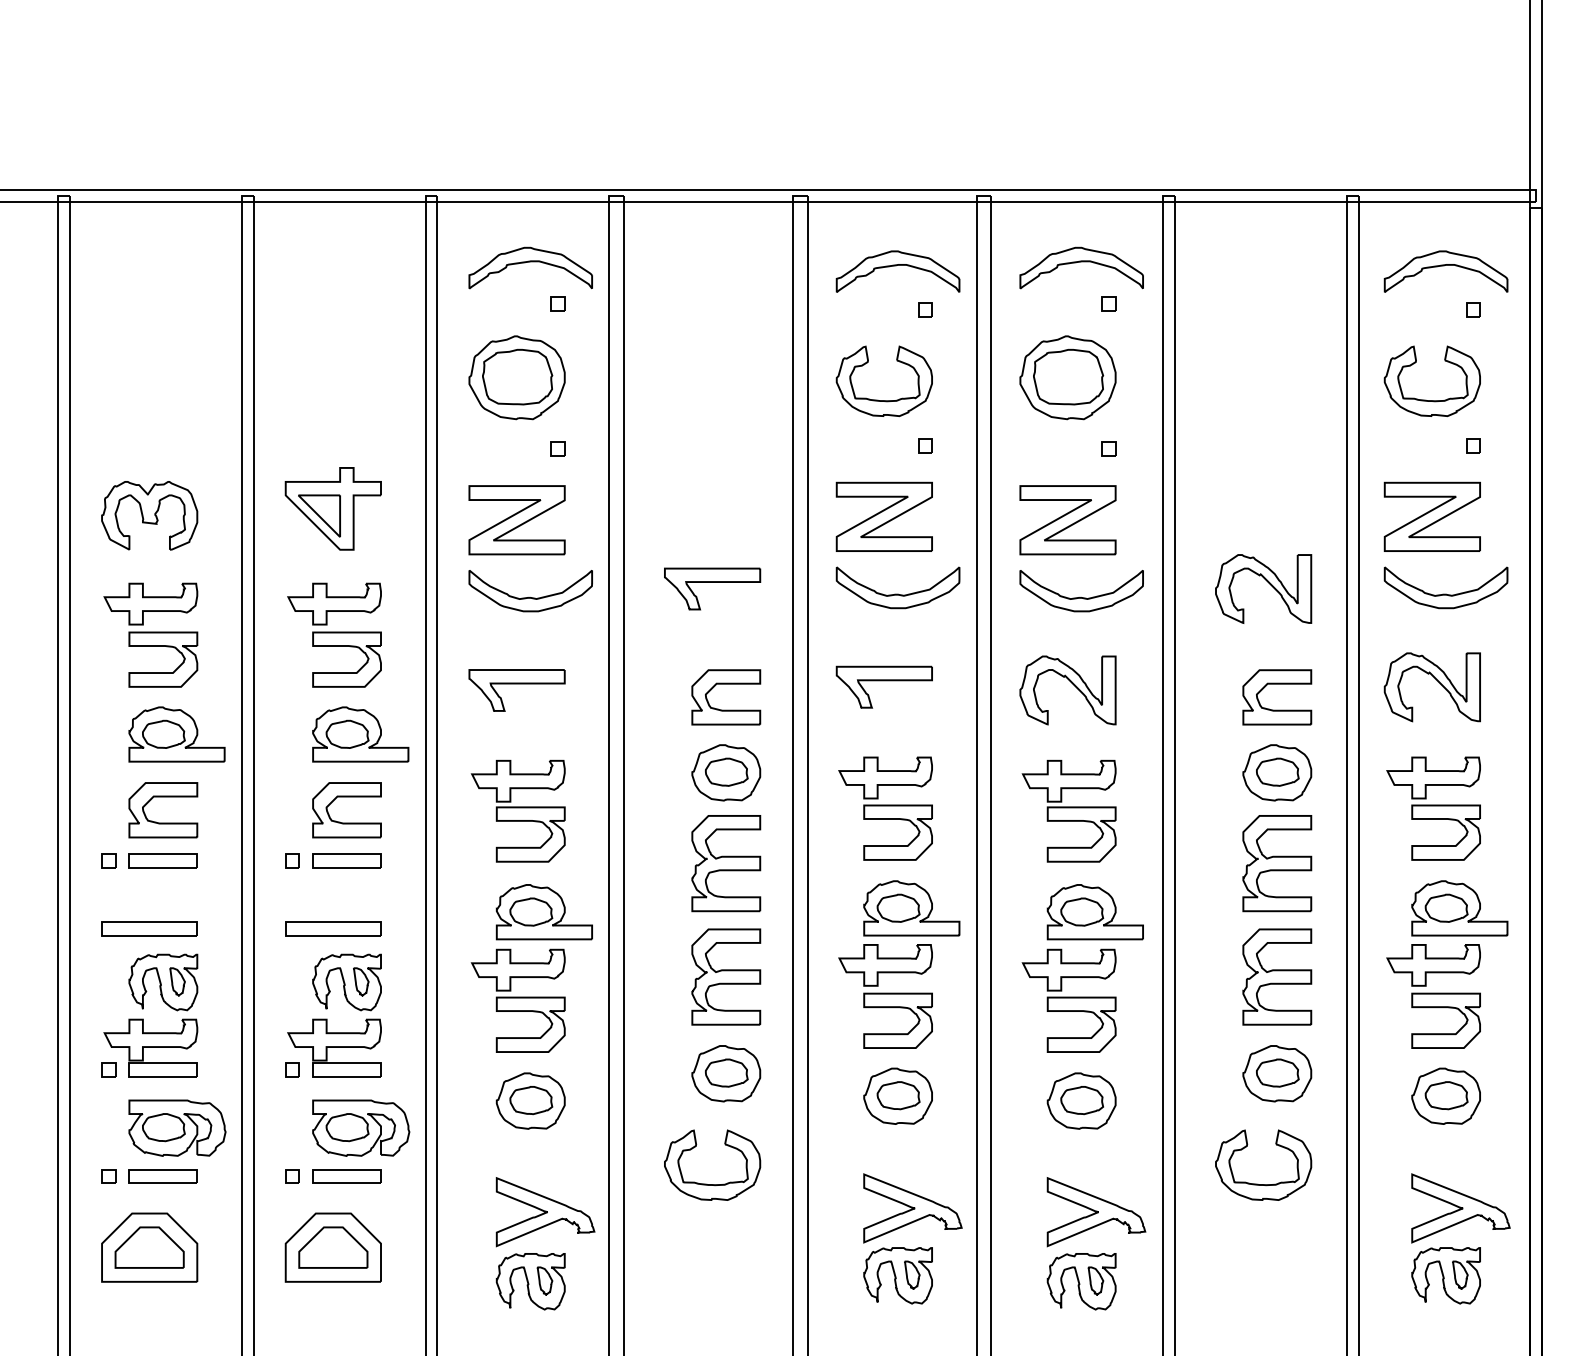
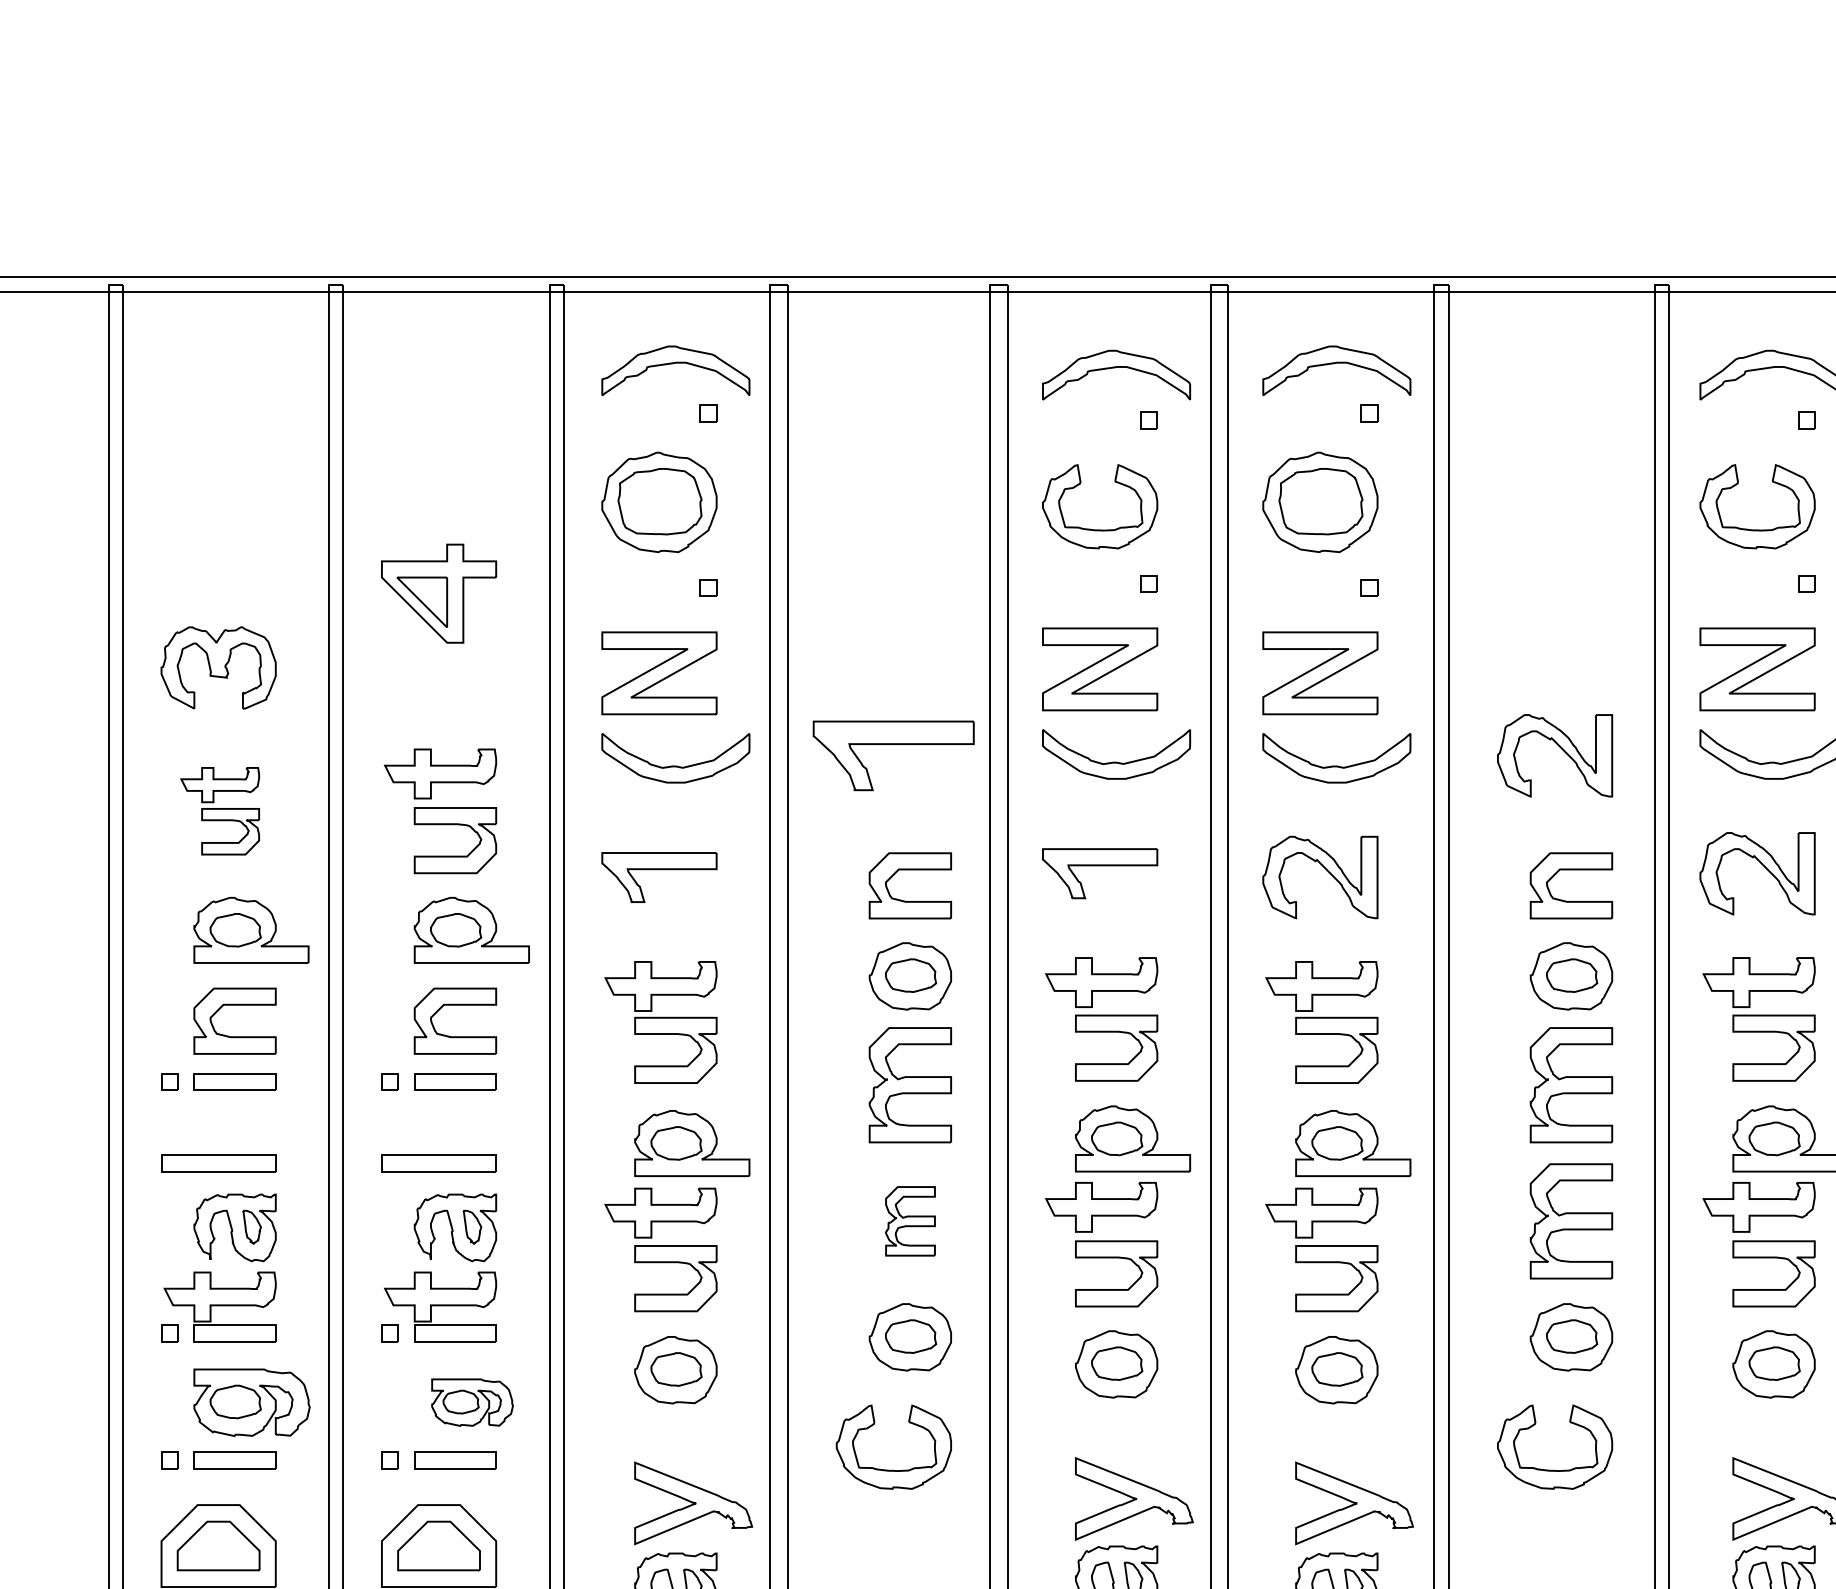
part: (332, 508) -> (438, 593), moved
part: (712, 588) -> (893, 755), size x1.4
part: (150, 634) -> (219, 810), size x0.7
part: (726, 976) -> (910, 1220), size x0.6
part: (361, 1127) -> (472, 1401), size x0.7

